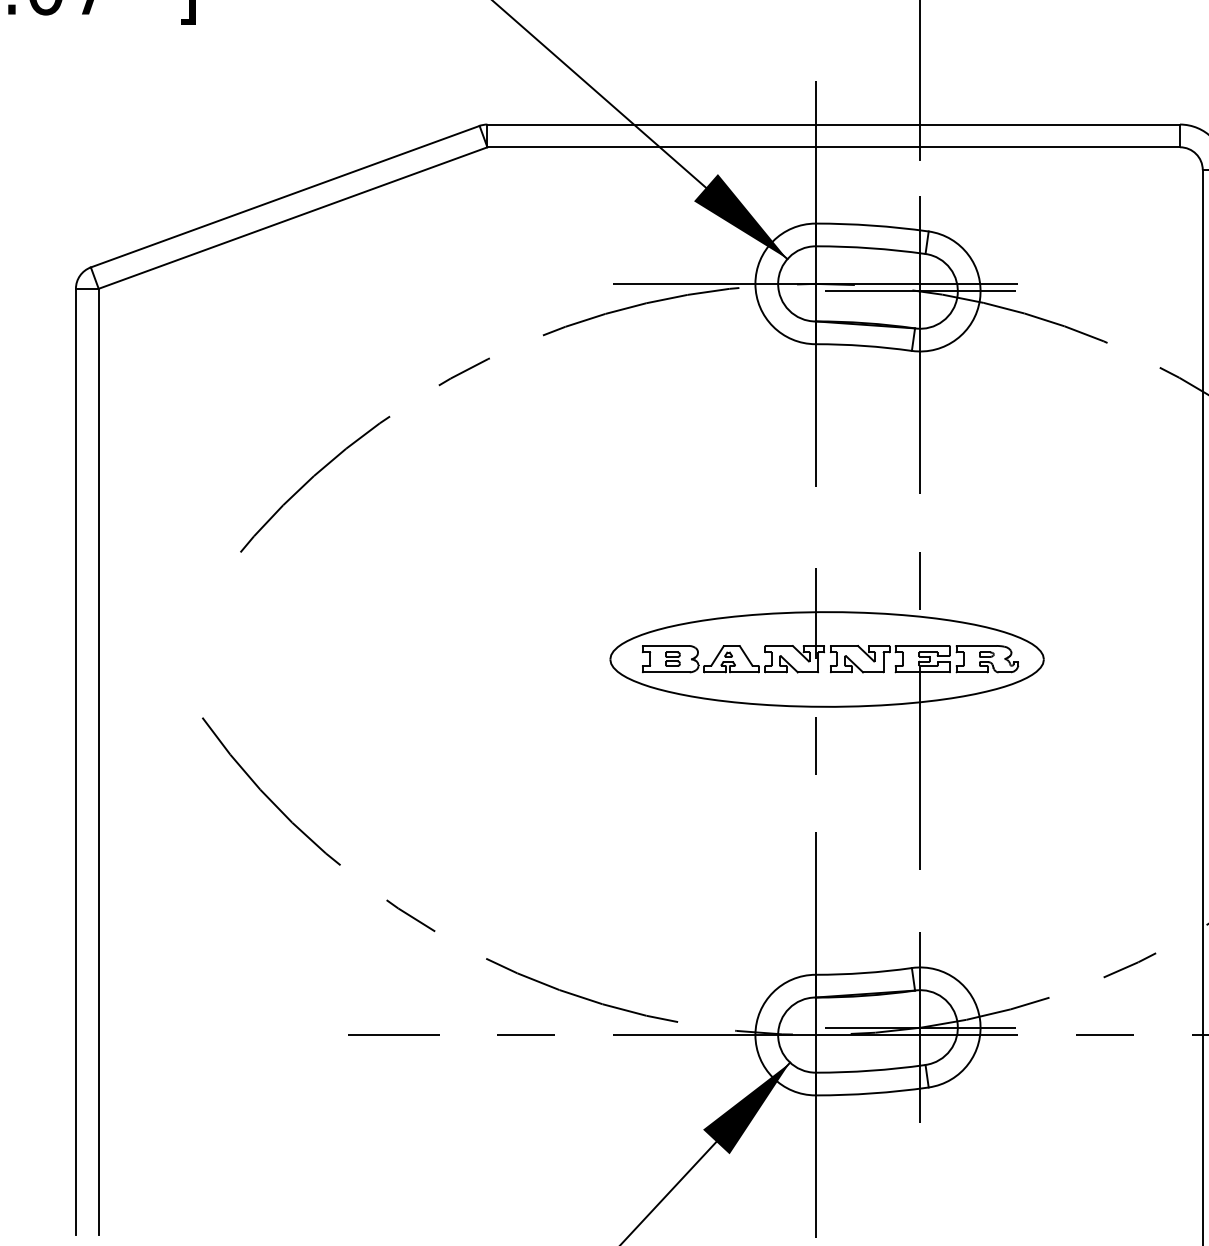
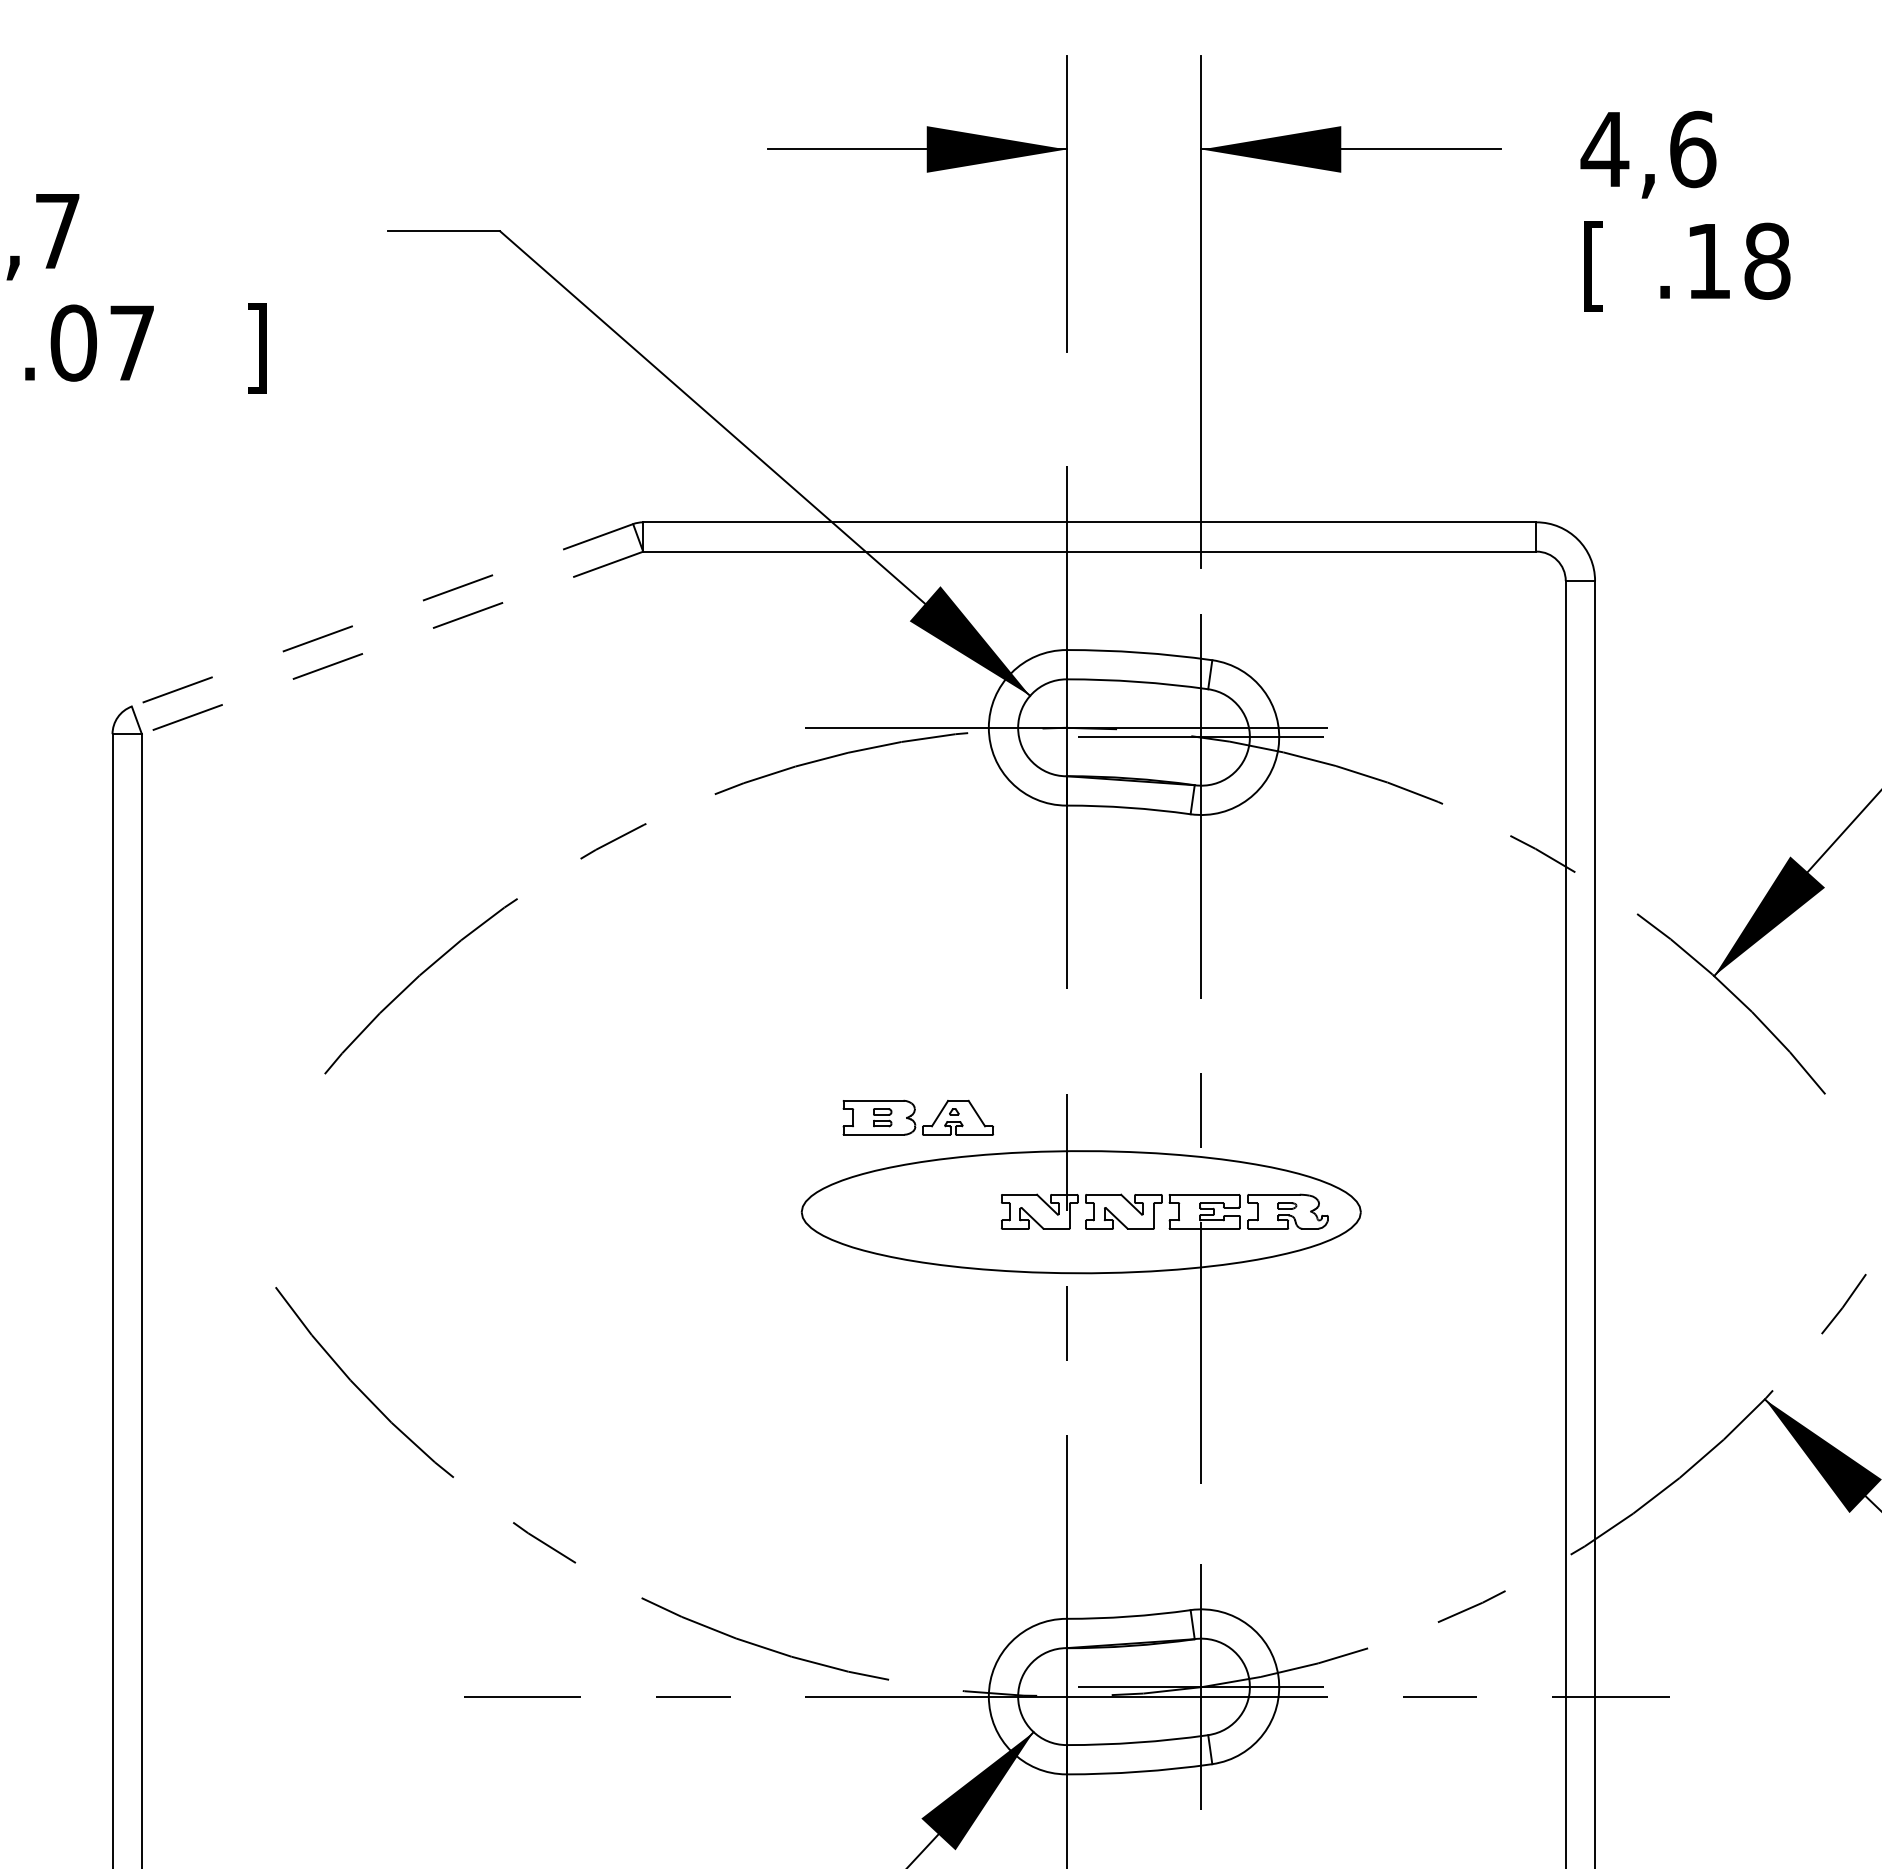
line: (285, 196) -> (382, 615), solid -> dashed
line: (293, 217) -> (392, 642), solid -> dashed
part: (700, 658) -> (917, 1117), moved

